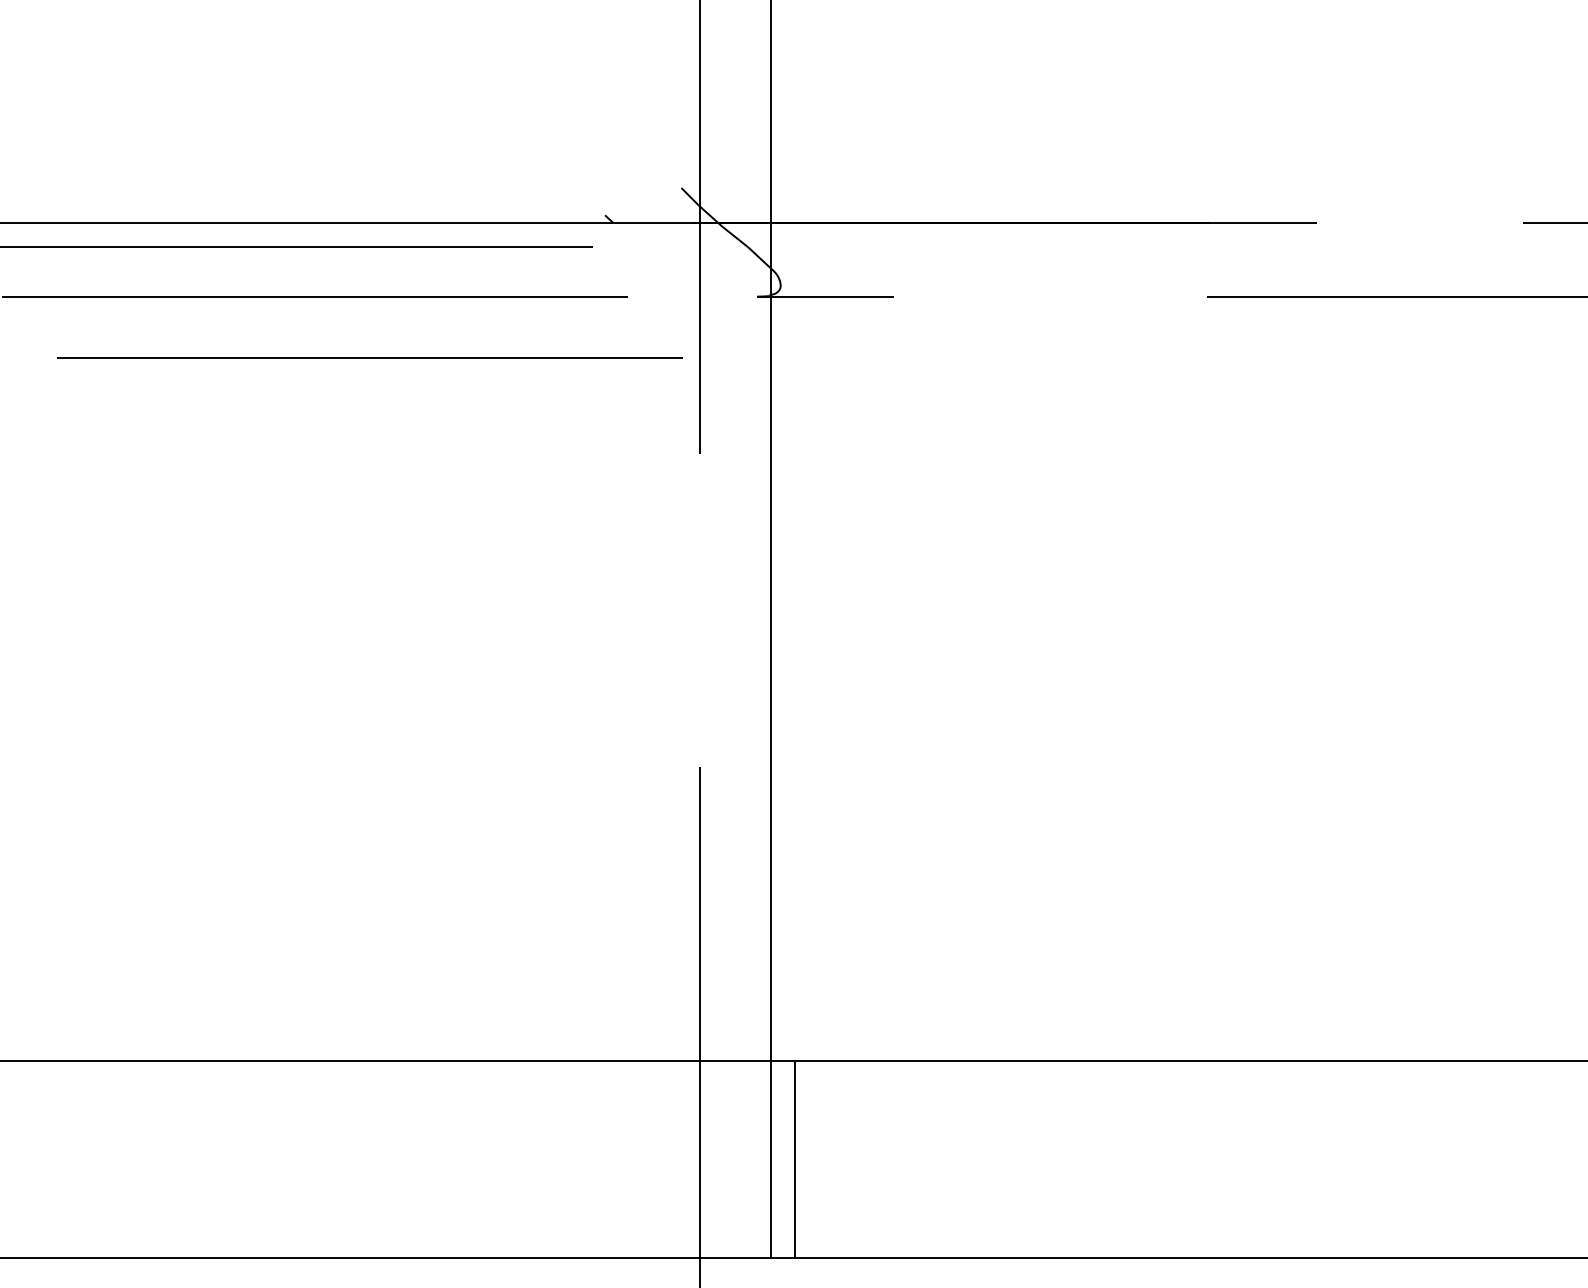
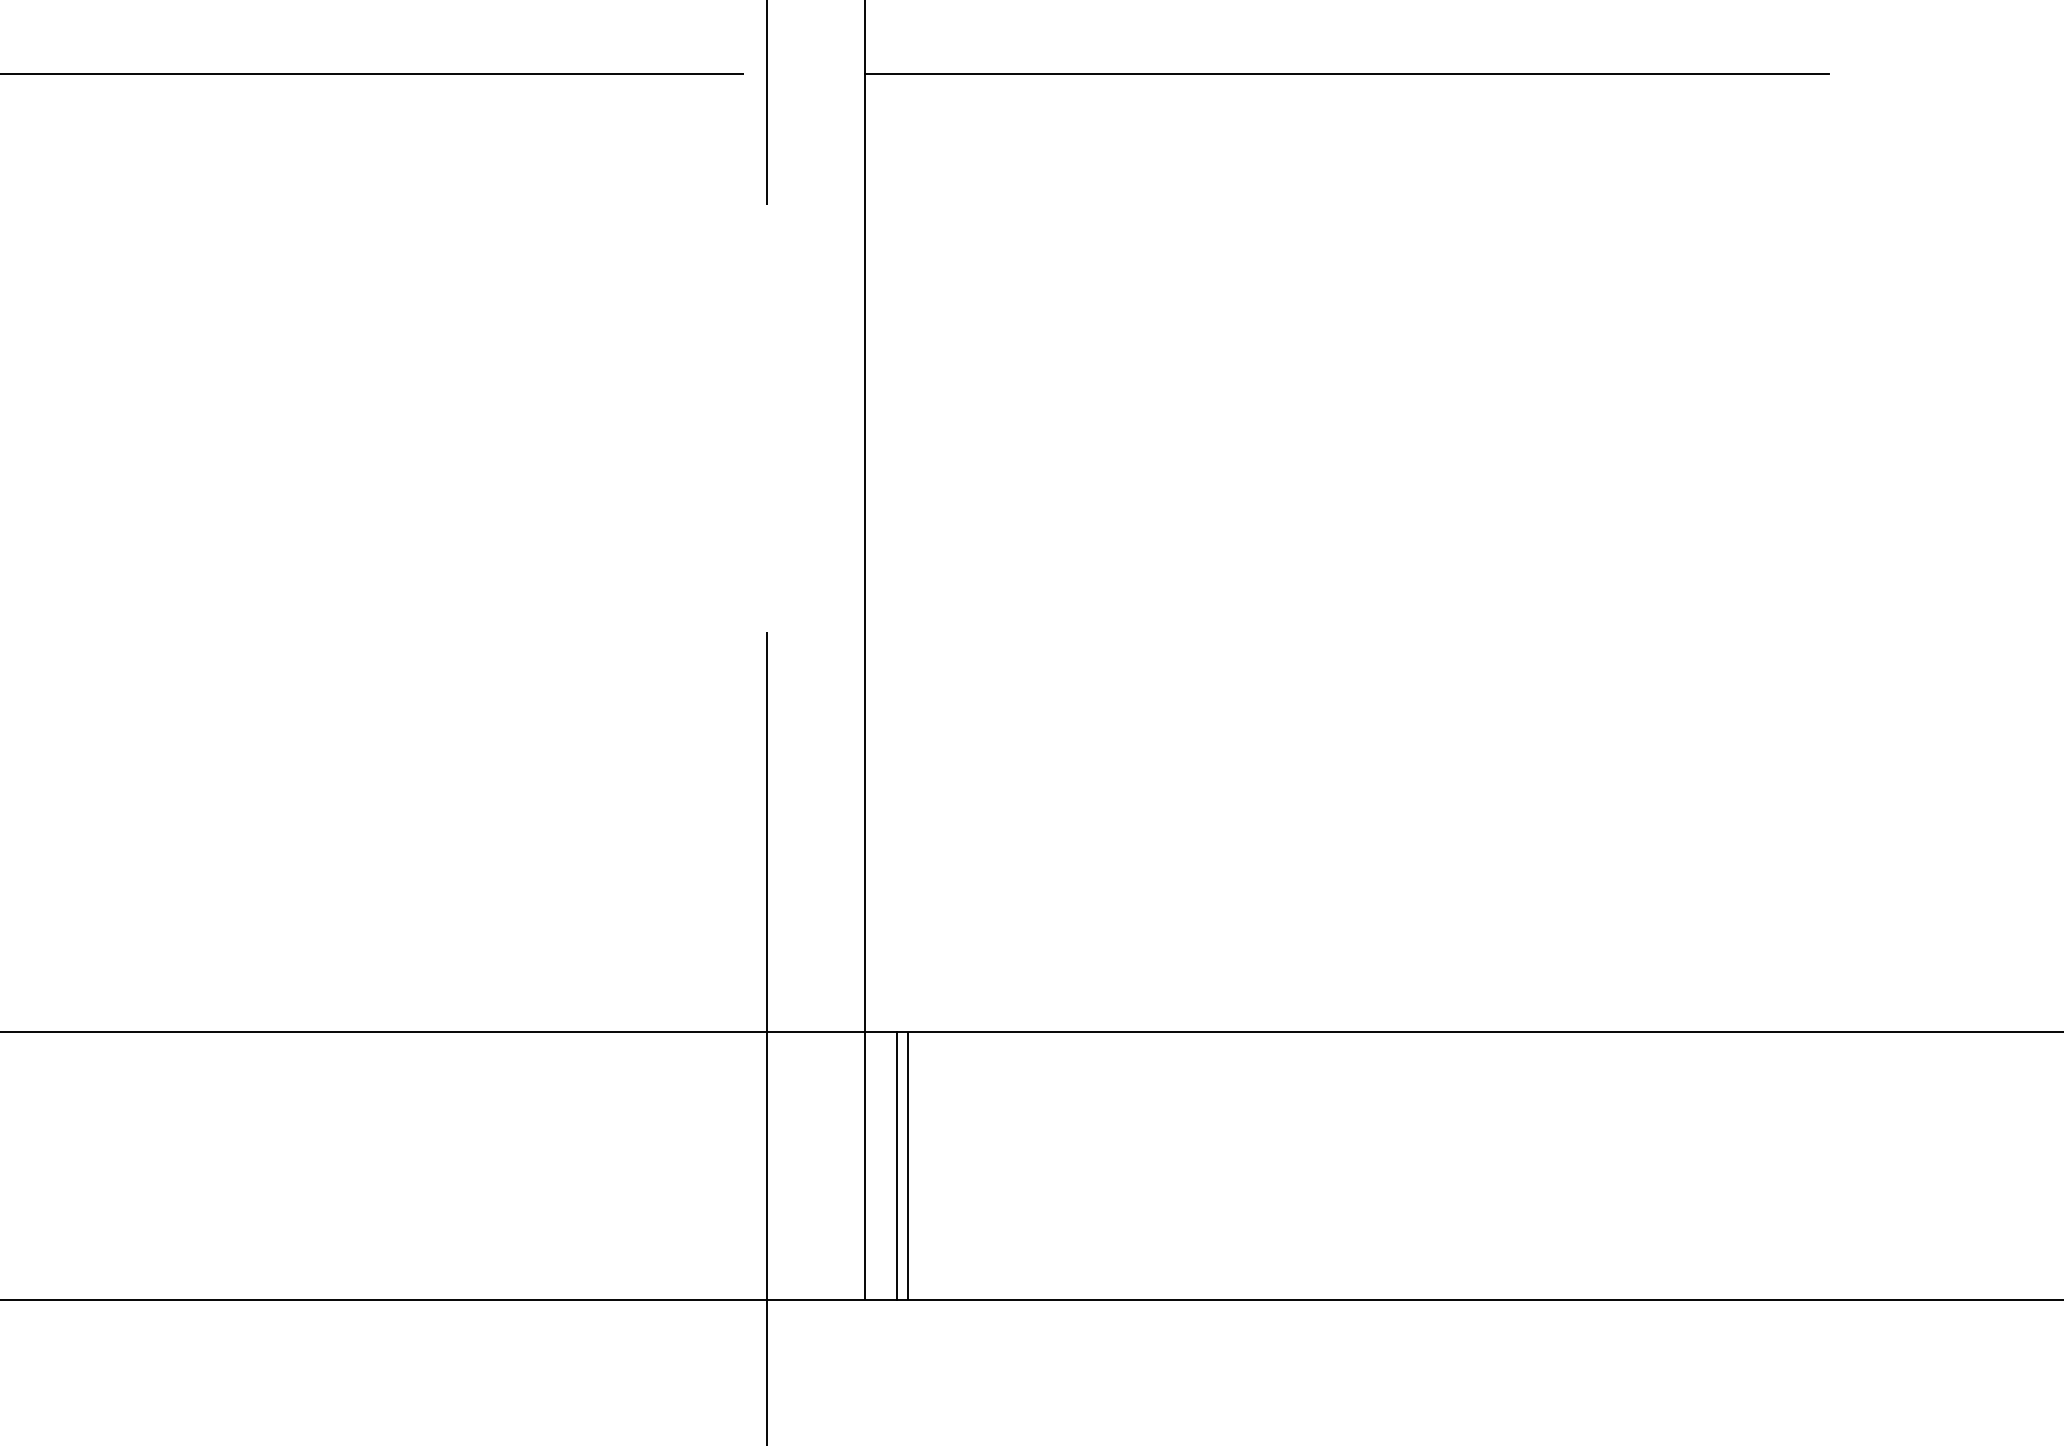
line: (1125, 358) -> (1347, 74), added
line: (803, 1158) -> (908, 1164), added

